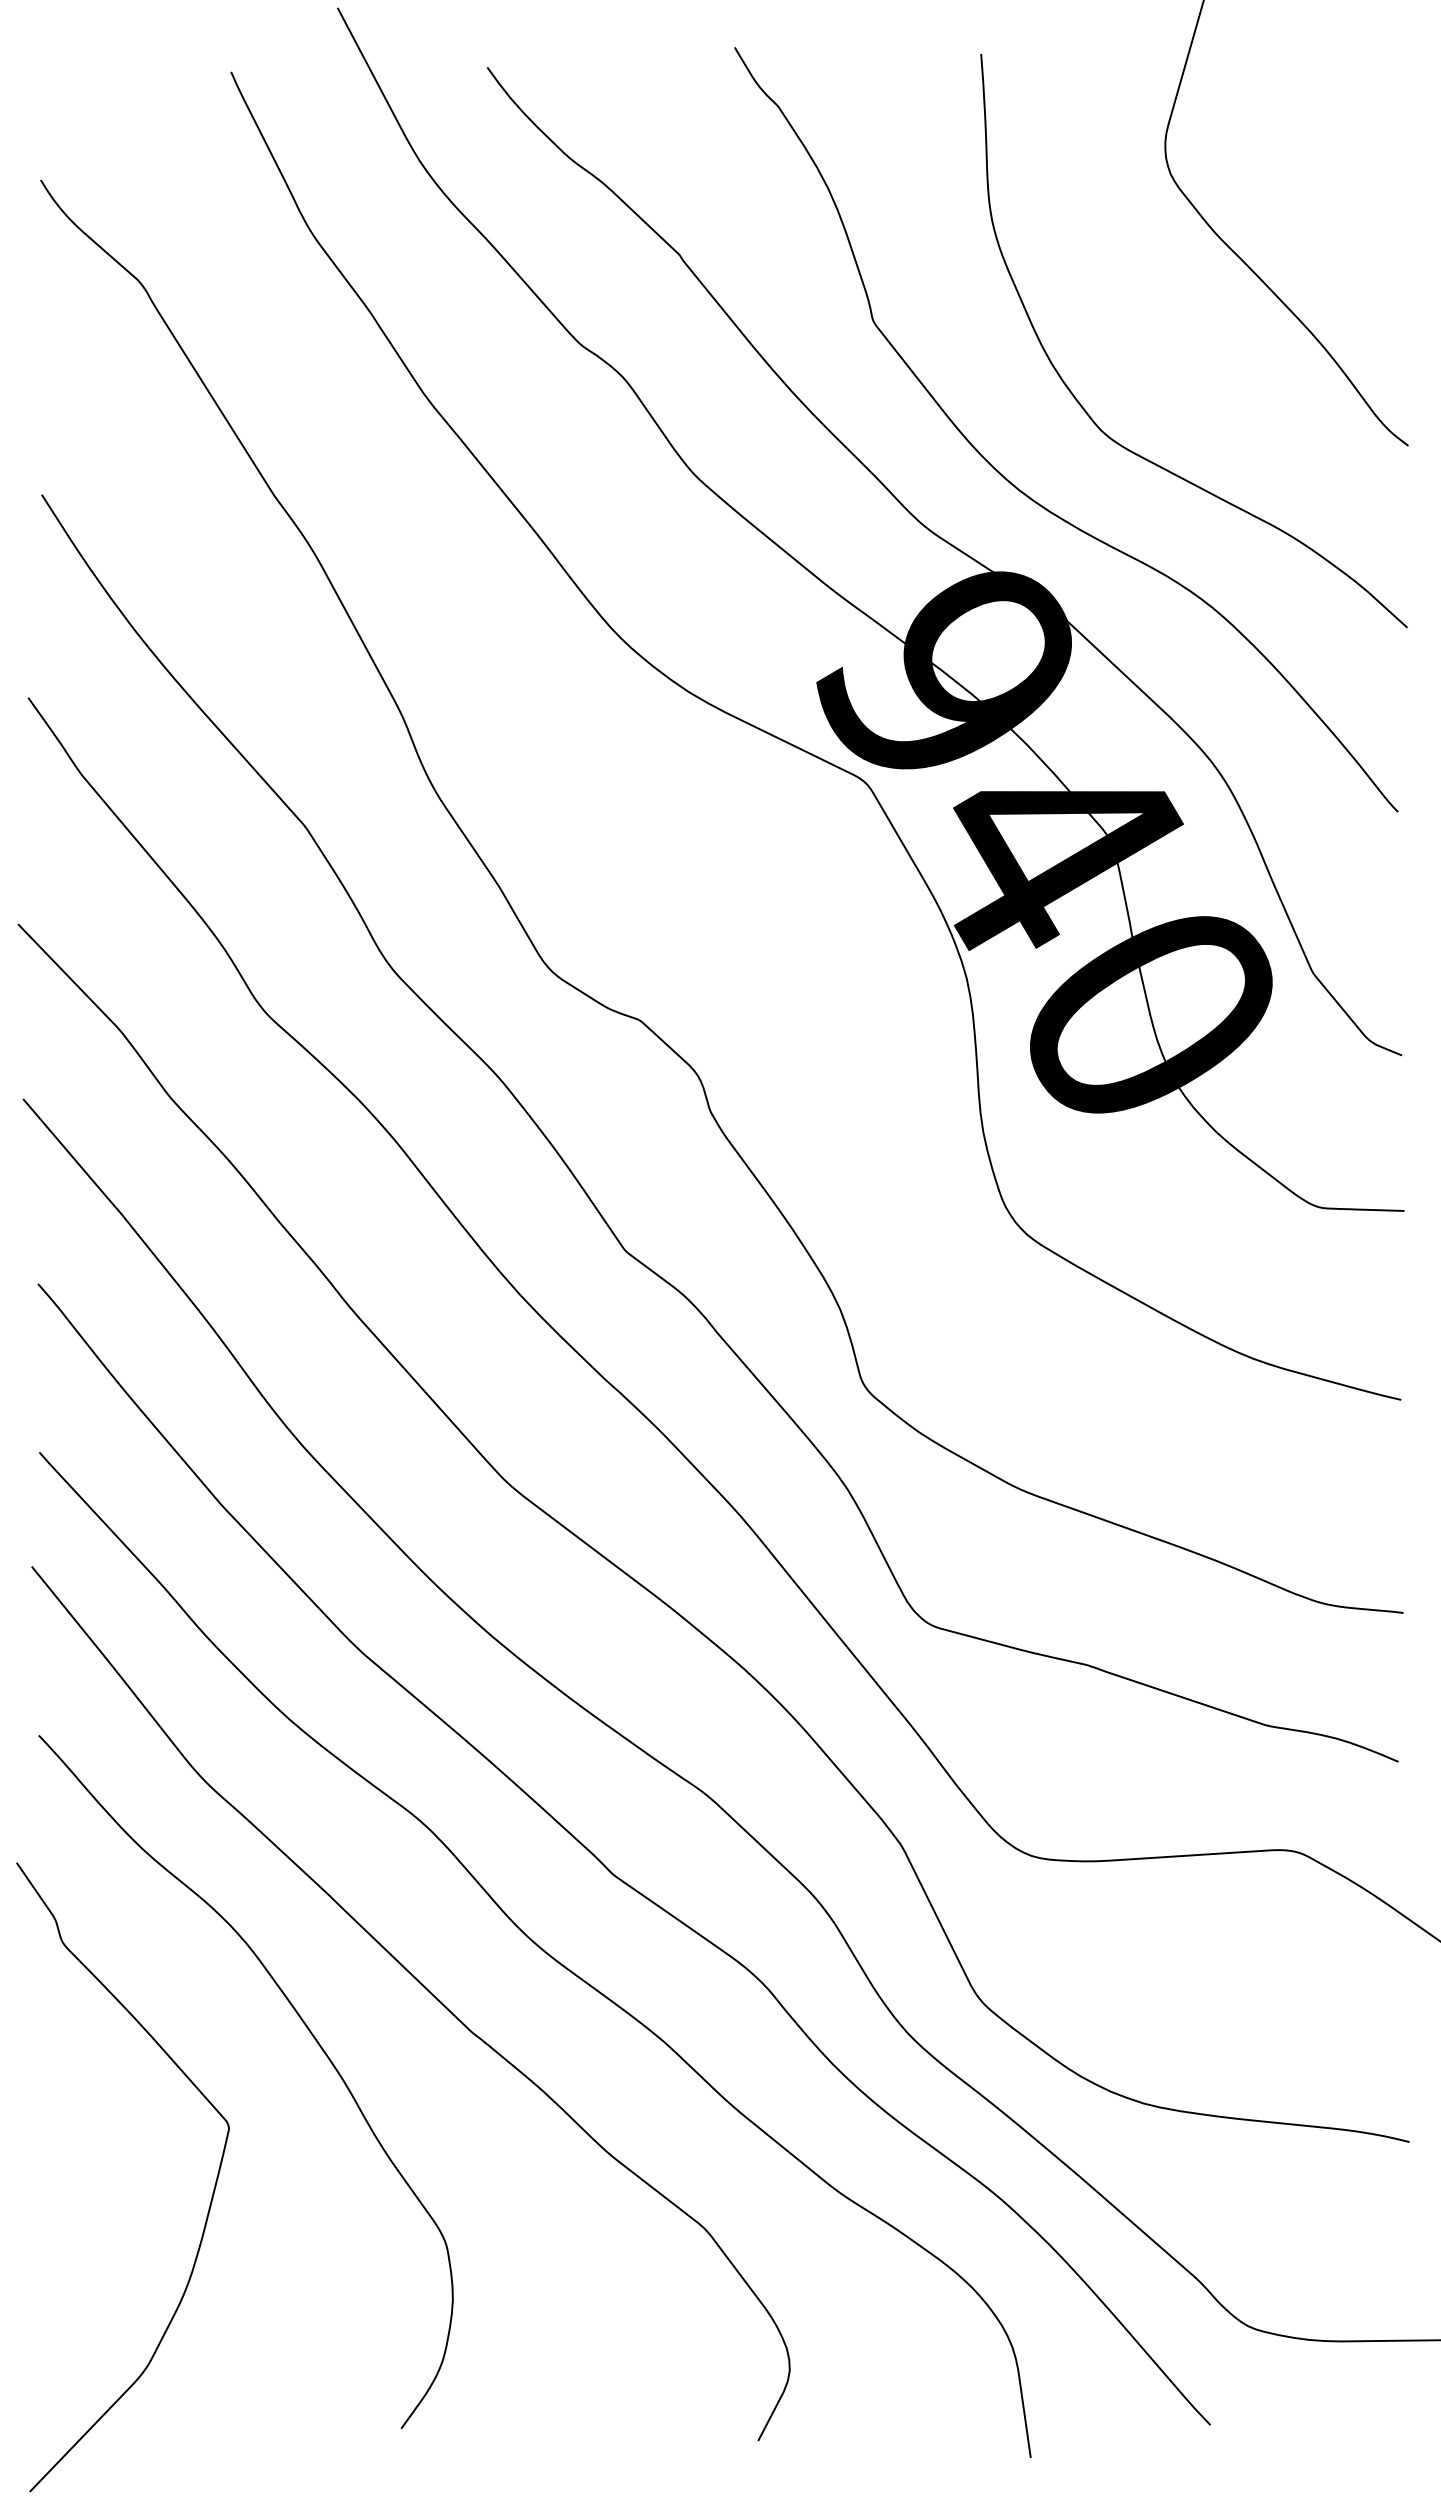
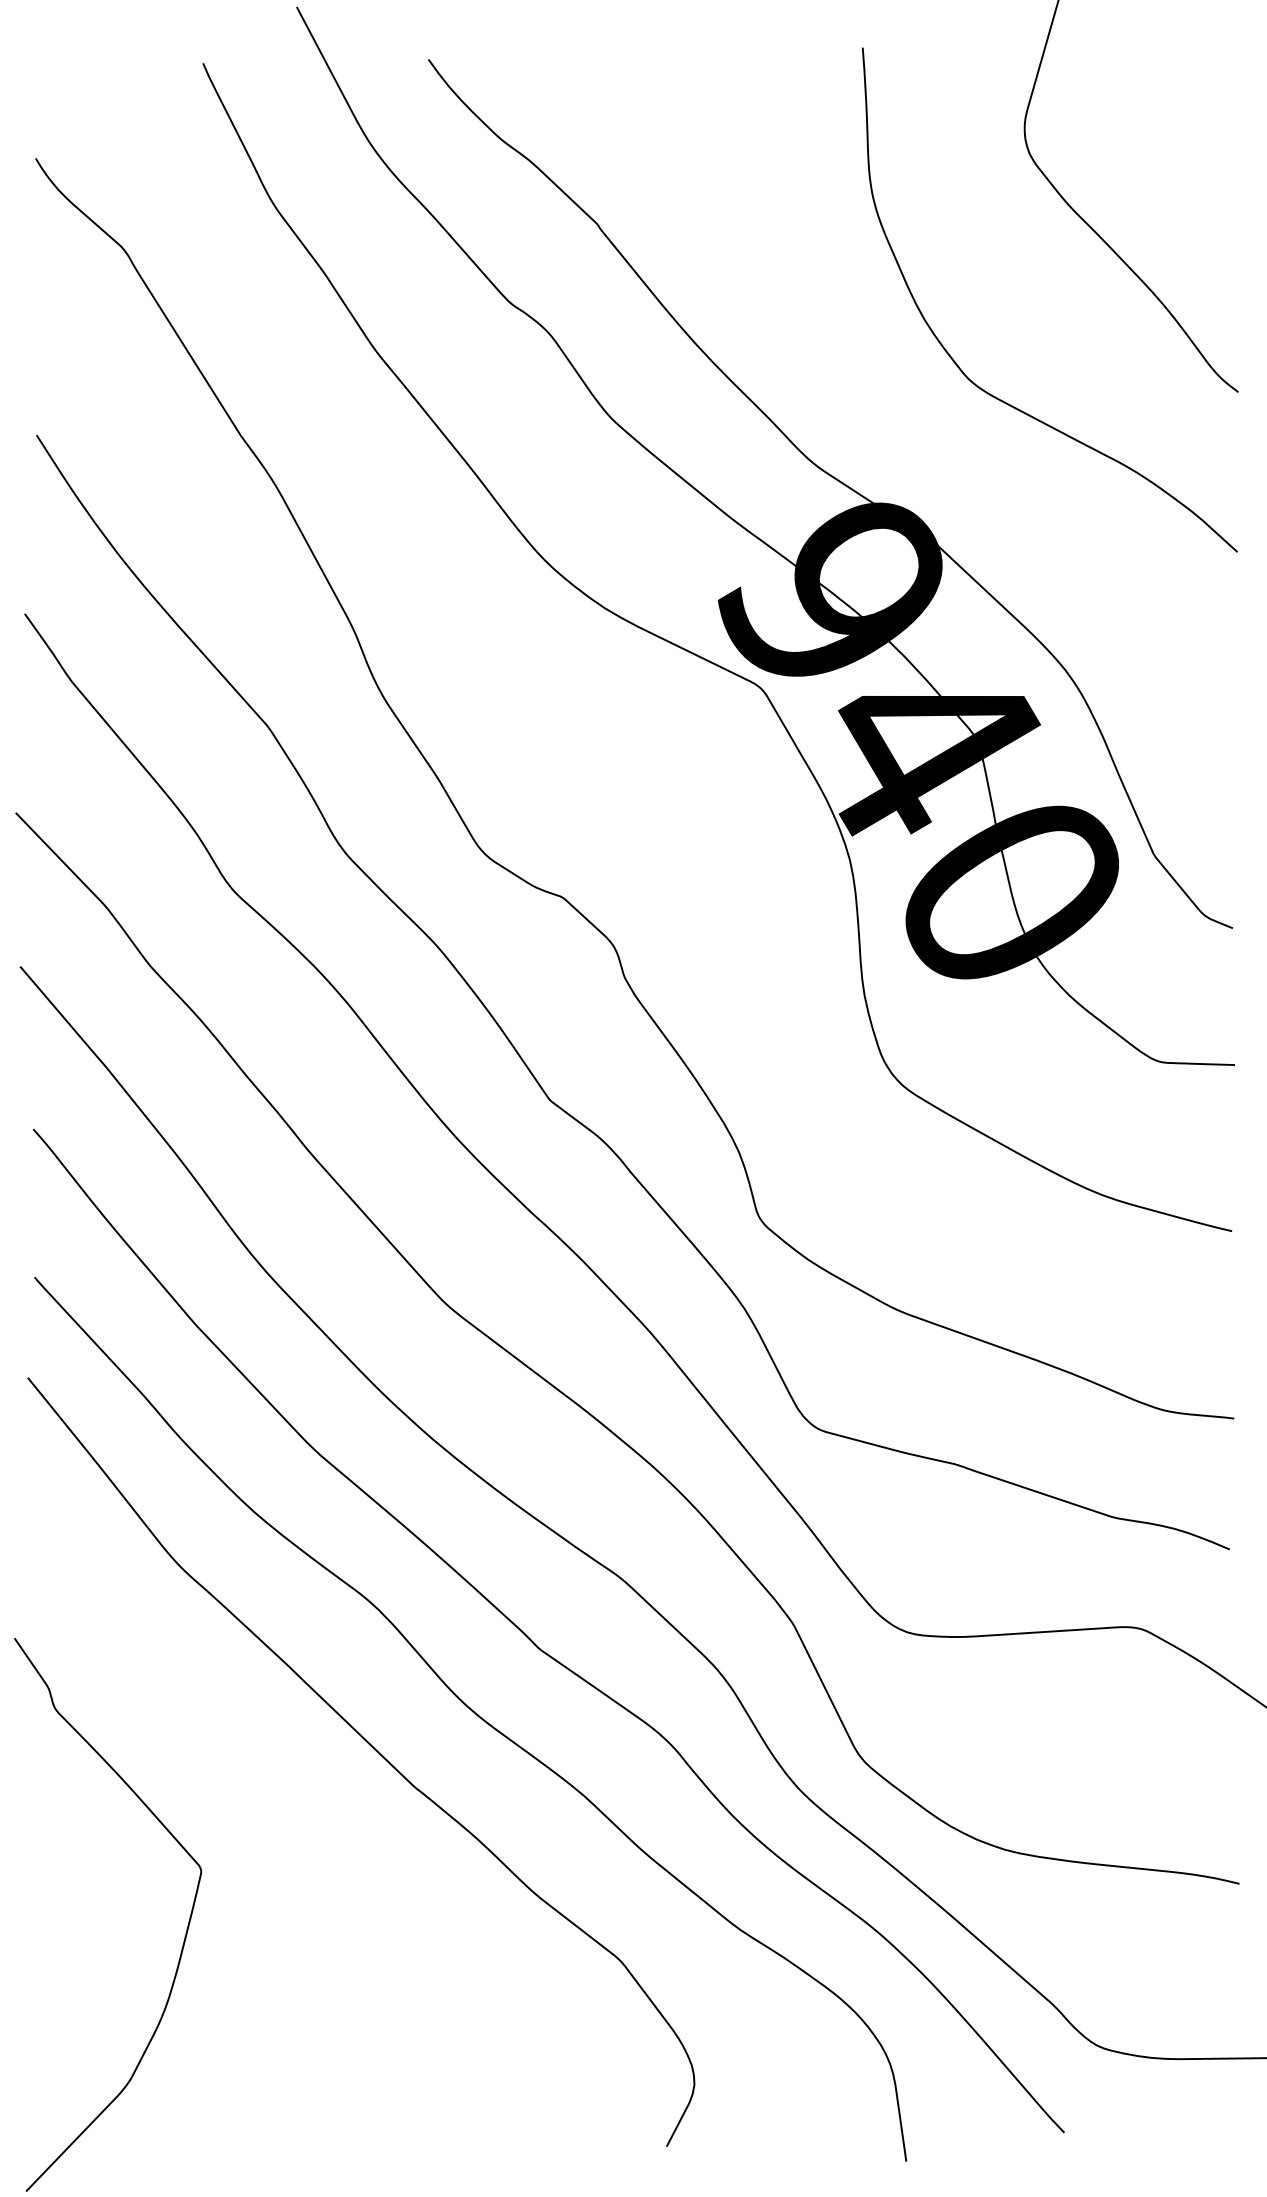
curve: (1014, 484) -> (892, 426), removed
curve: (311, 2035) -> (273, 1790), removed

